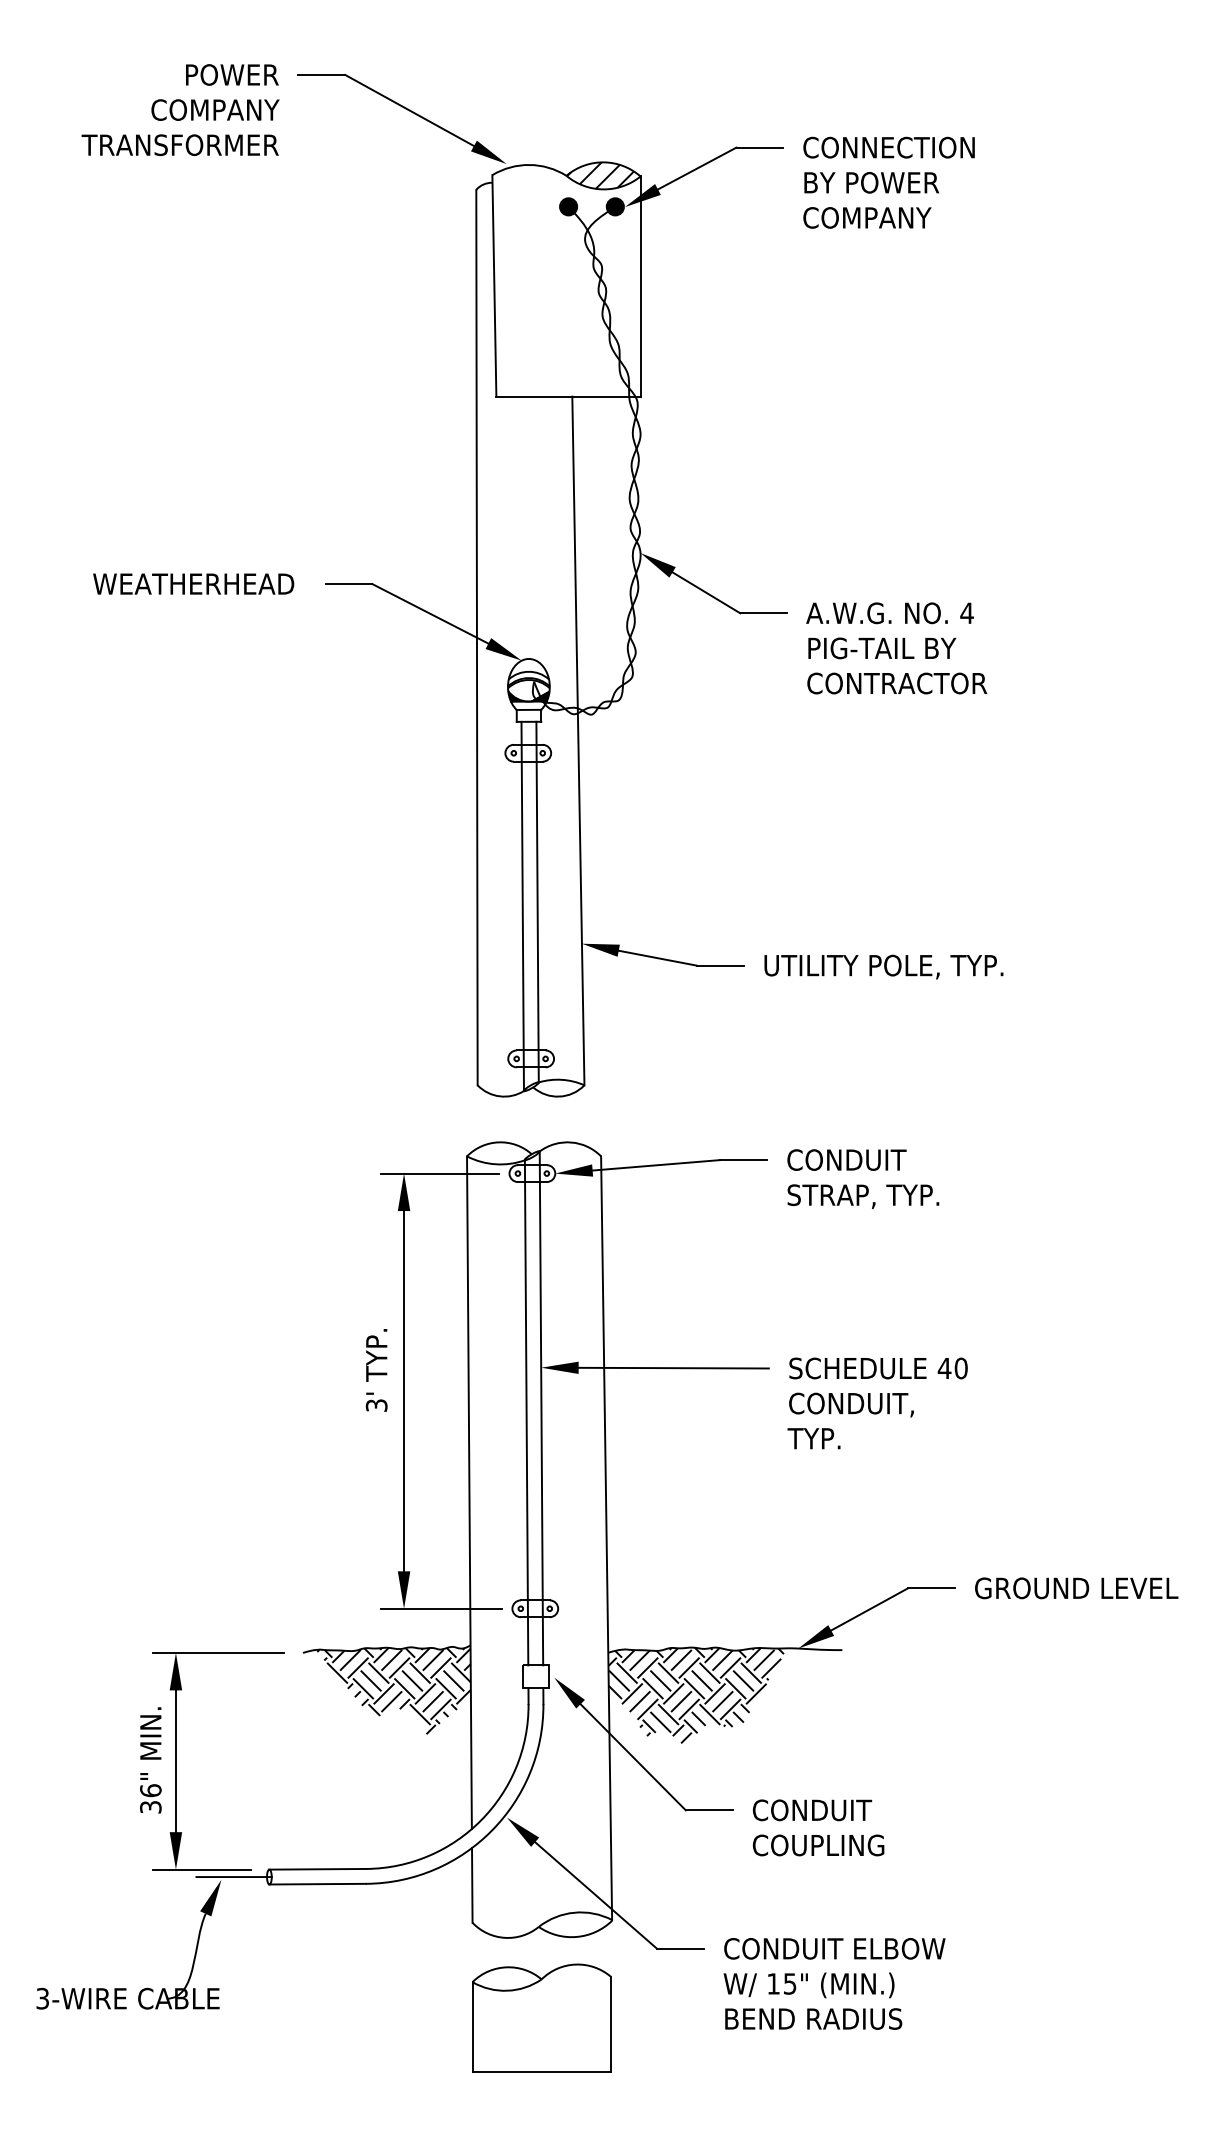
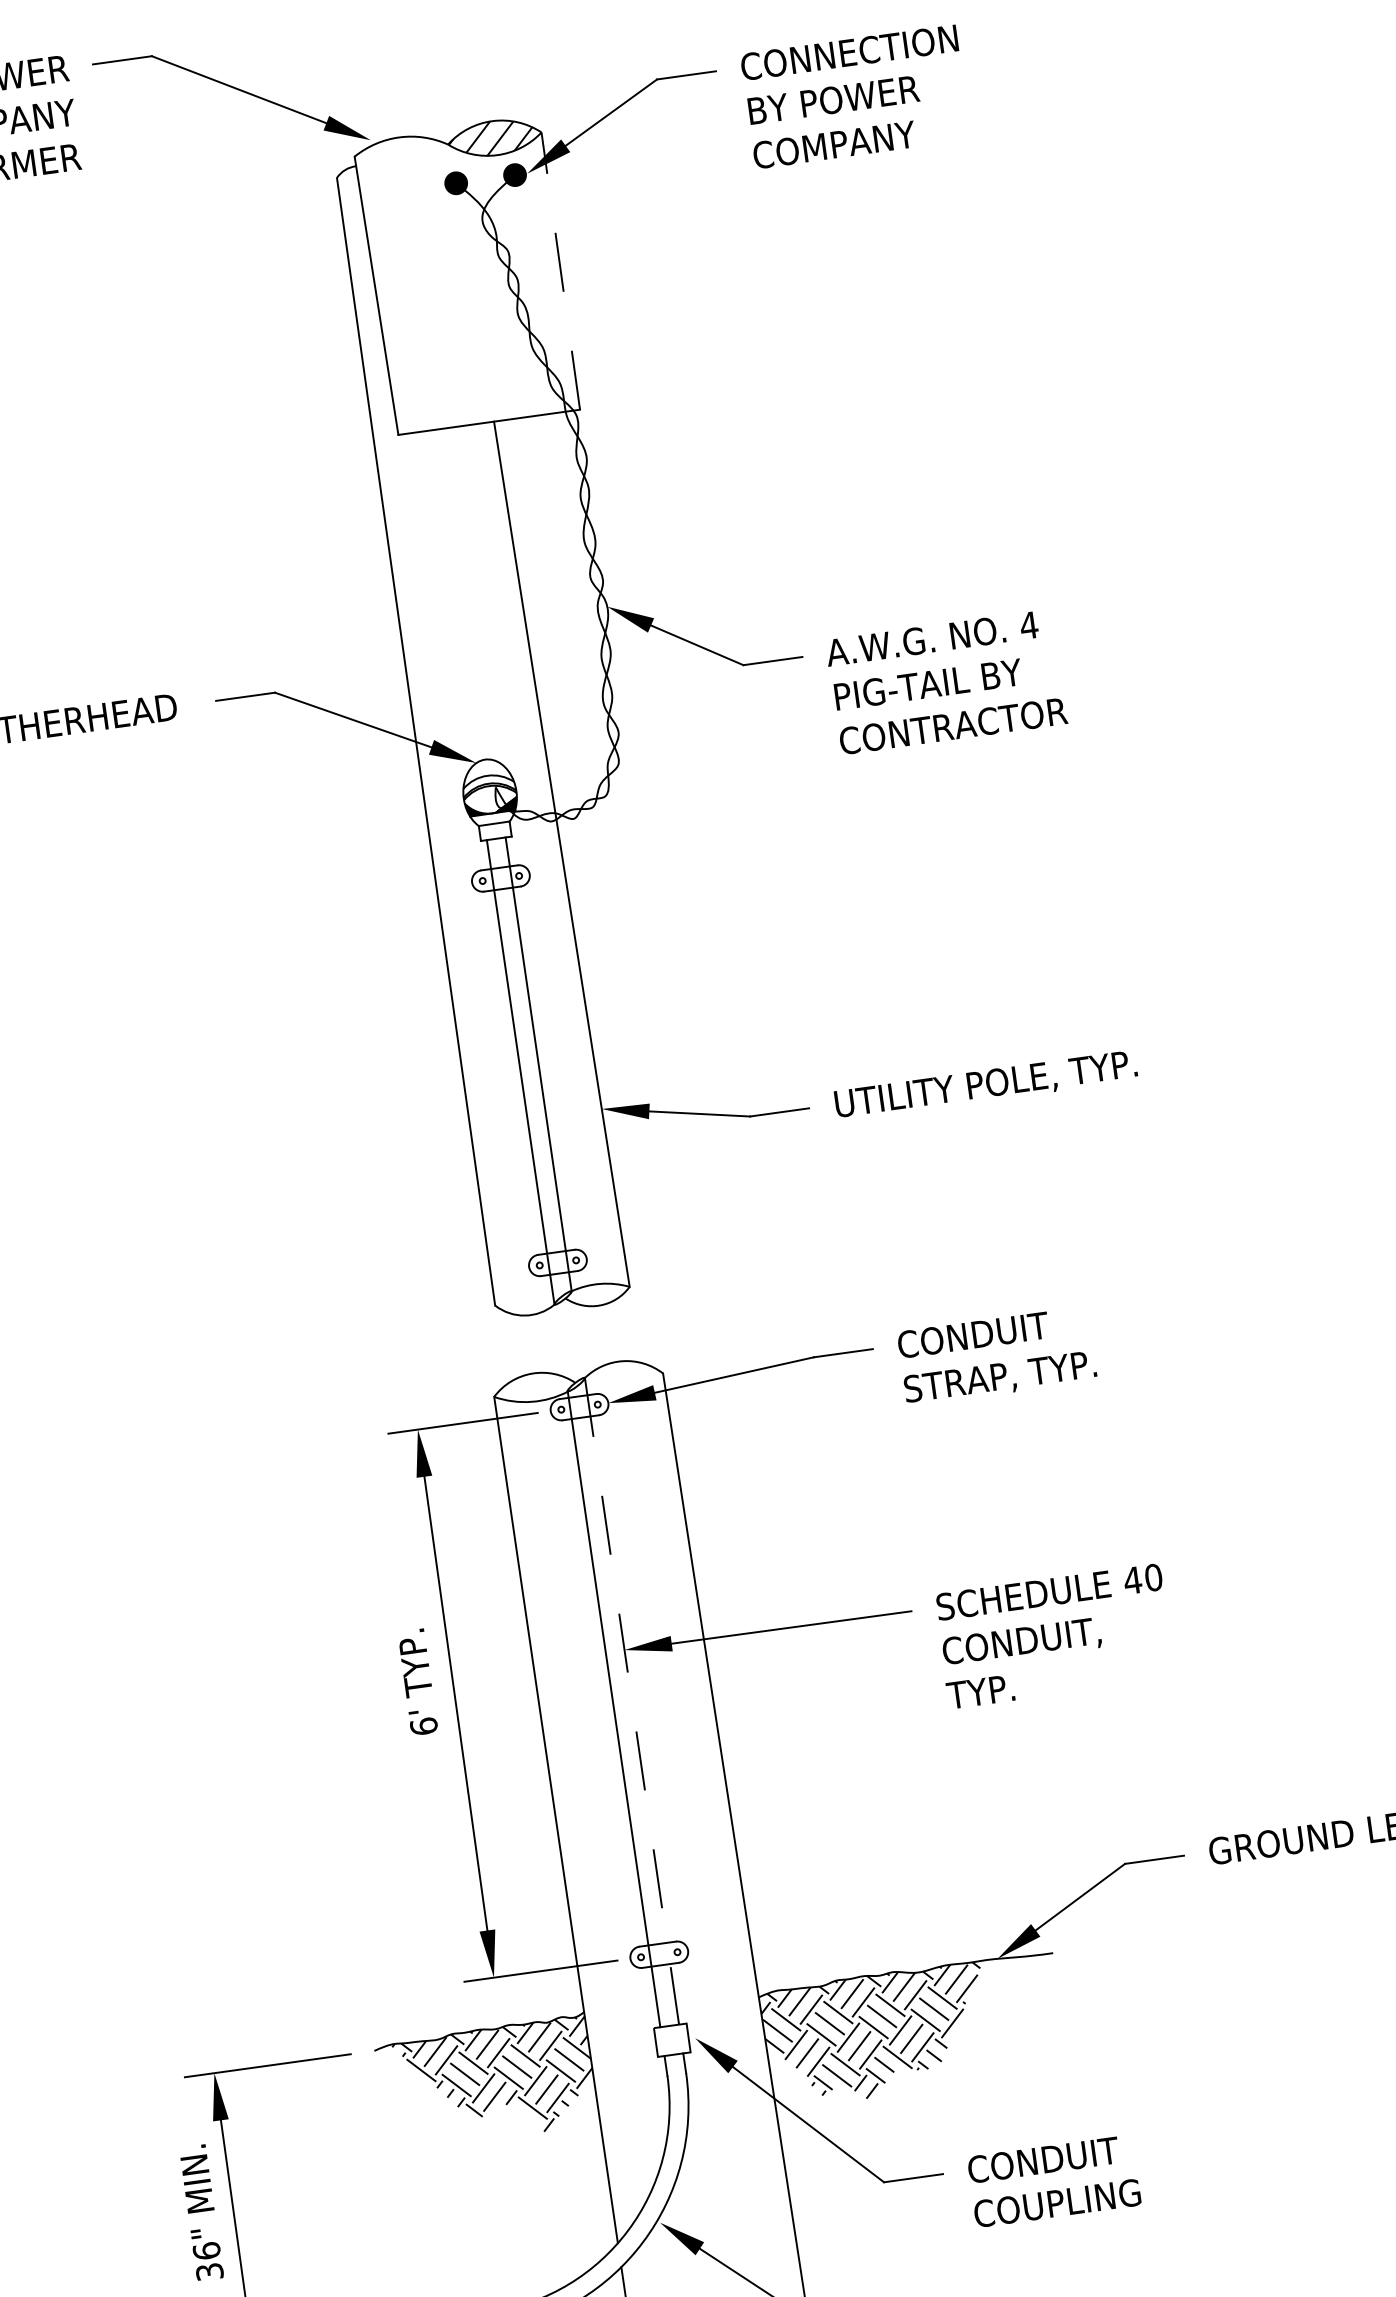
line: (640, 286) -> (560, 271), solid -> dashed
text: (376, 1405) -> (423, 1726), 3' -> 6'
line: (541, 1408) -> (632, 1701), solid -> dashed

